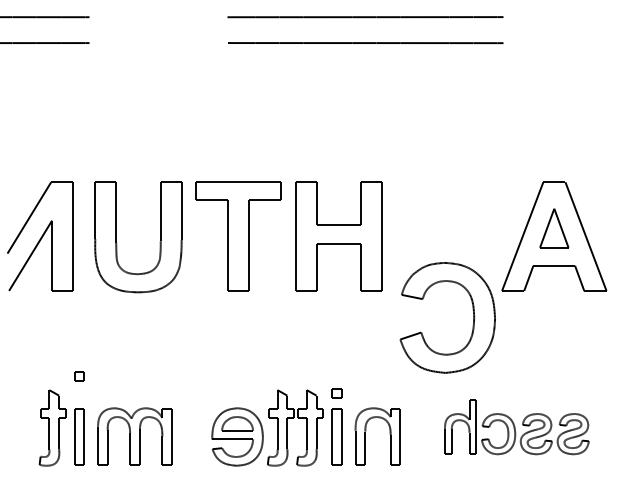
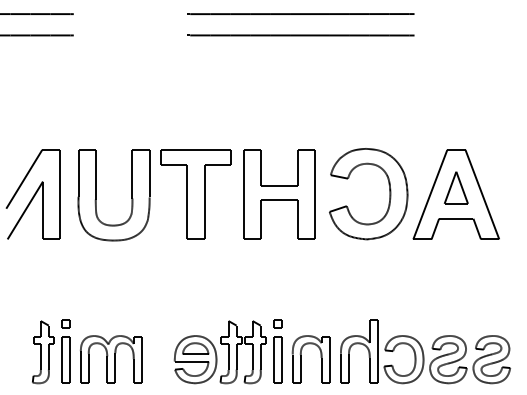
part: (472, 310) -> (389, 188), moved
part: (79, 376) -> (65, 323), moved
part: (516, 427) -> (425, 351), size x1.43

